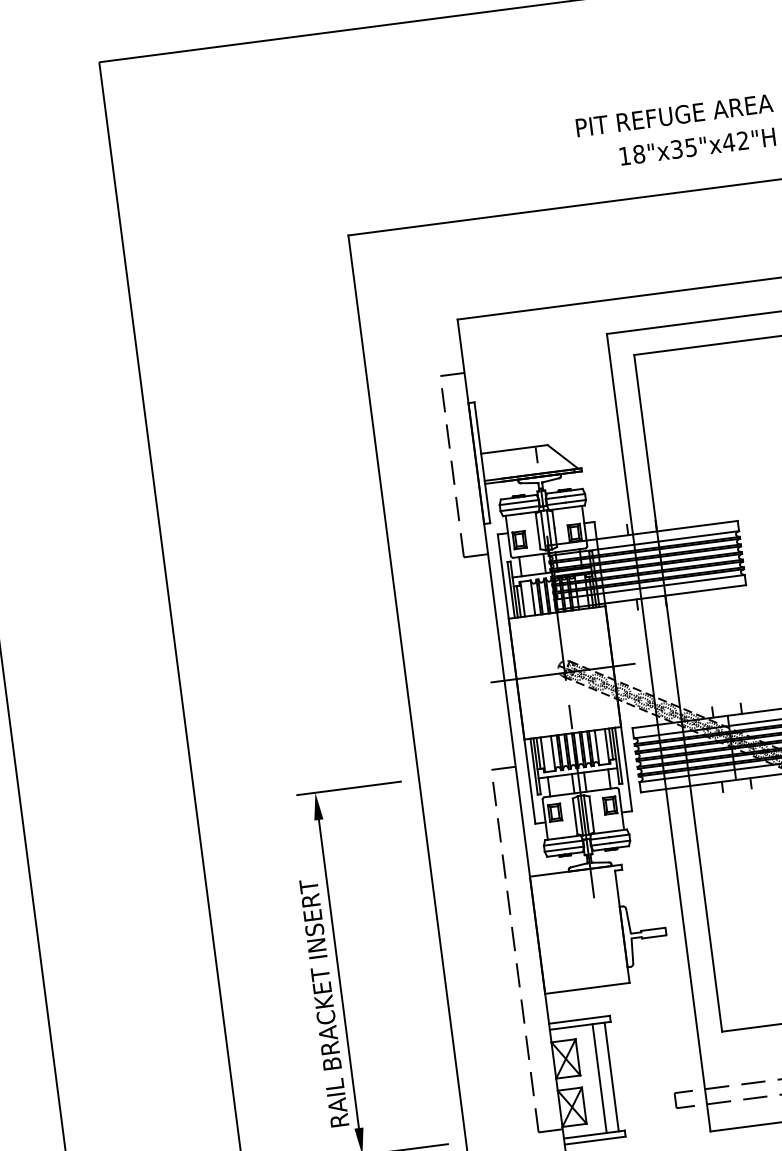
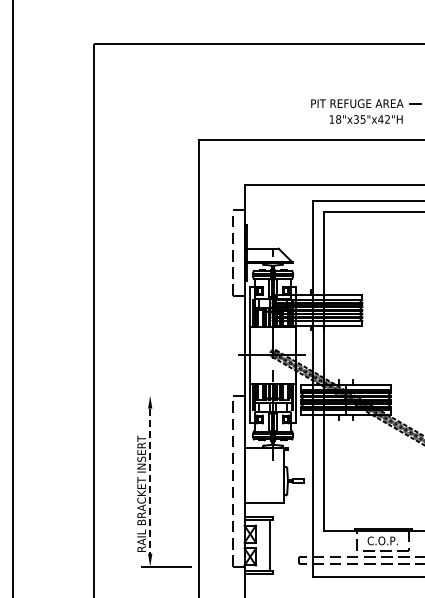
line: (347, 787) -> (165, 395), removed
line: (339, 974) -> (150, 481), solid -> dashed
line: (598, 1076) -> (264, 544), removed

